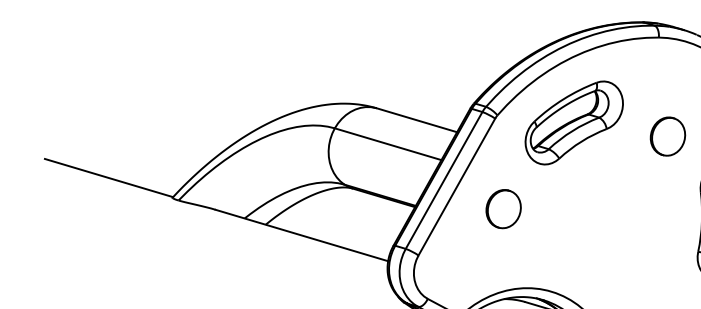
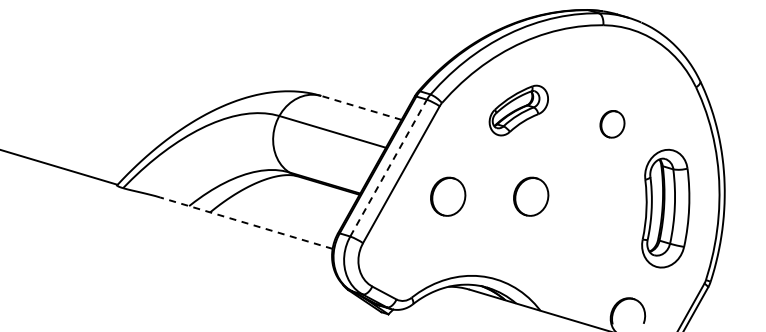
line: (417, 119) -> (361, 107), solid -> dashed
part: (574, 122) -> (518, 110), size x0.6
part: (668, 136) -> (612, 124), size x0.7
line: (444, 179) -> (388, 167), solid -> dashed
part: (587, 208) -> (531, 196), added
line: (301, 235) -> (245, 223), solid -> dashed

